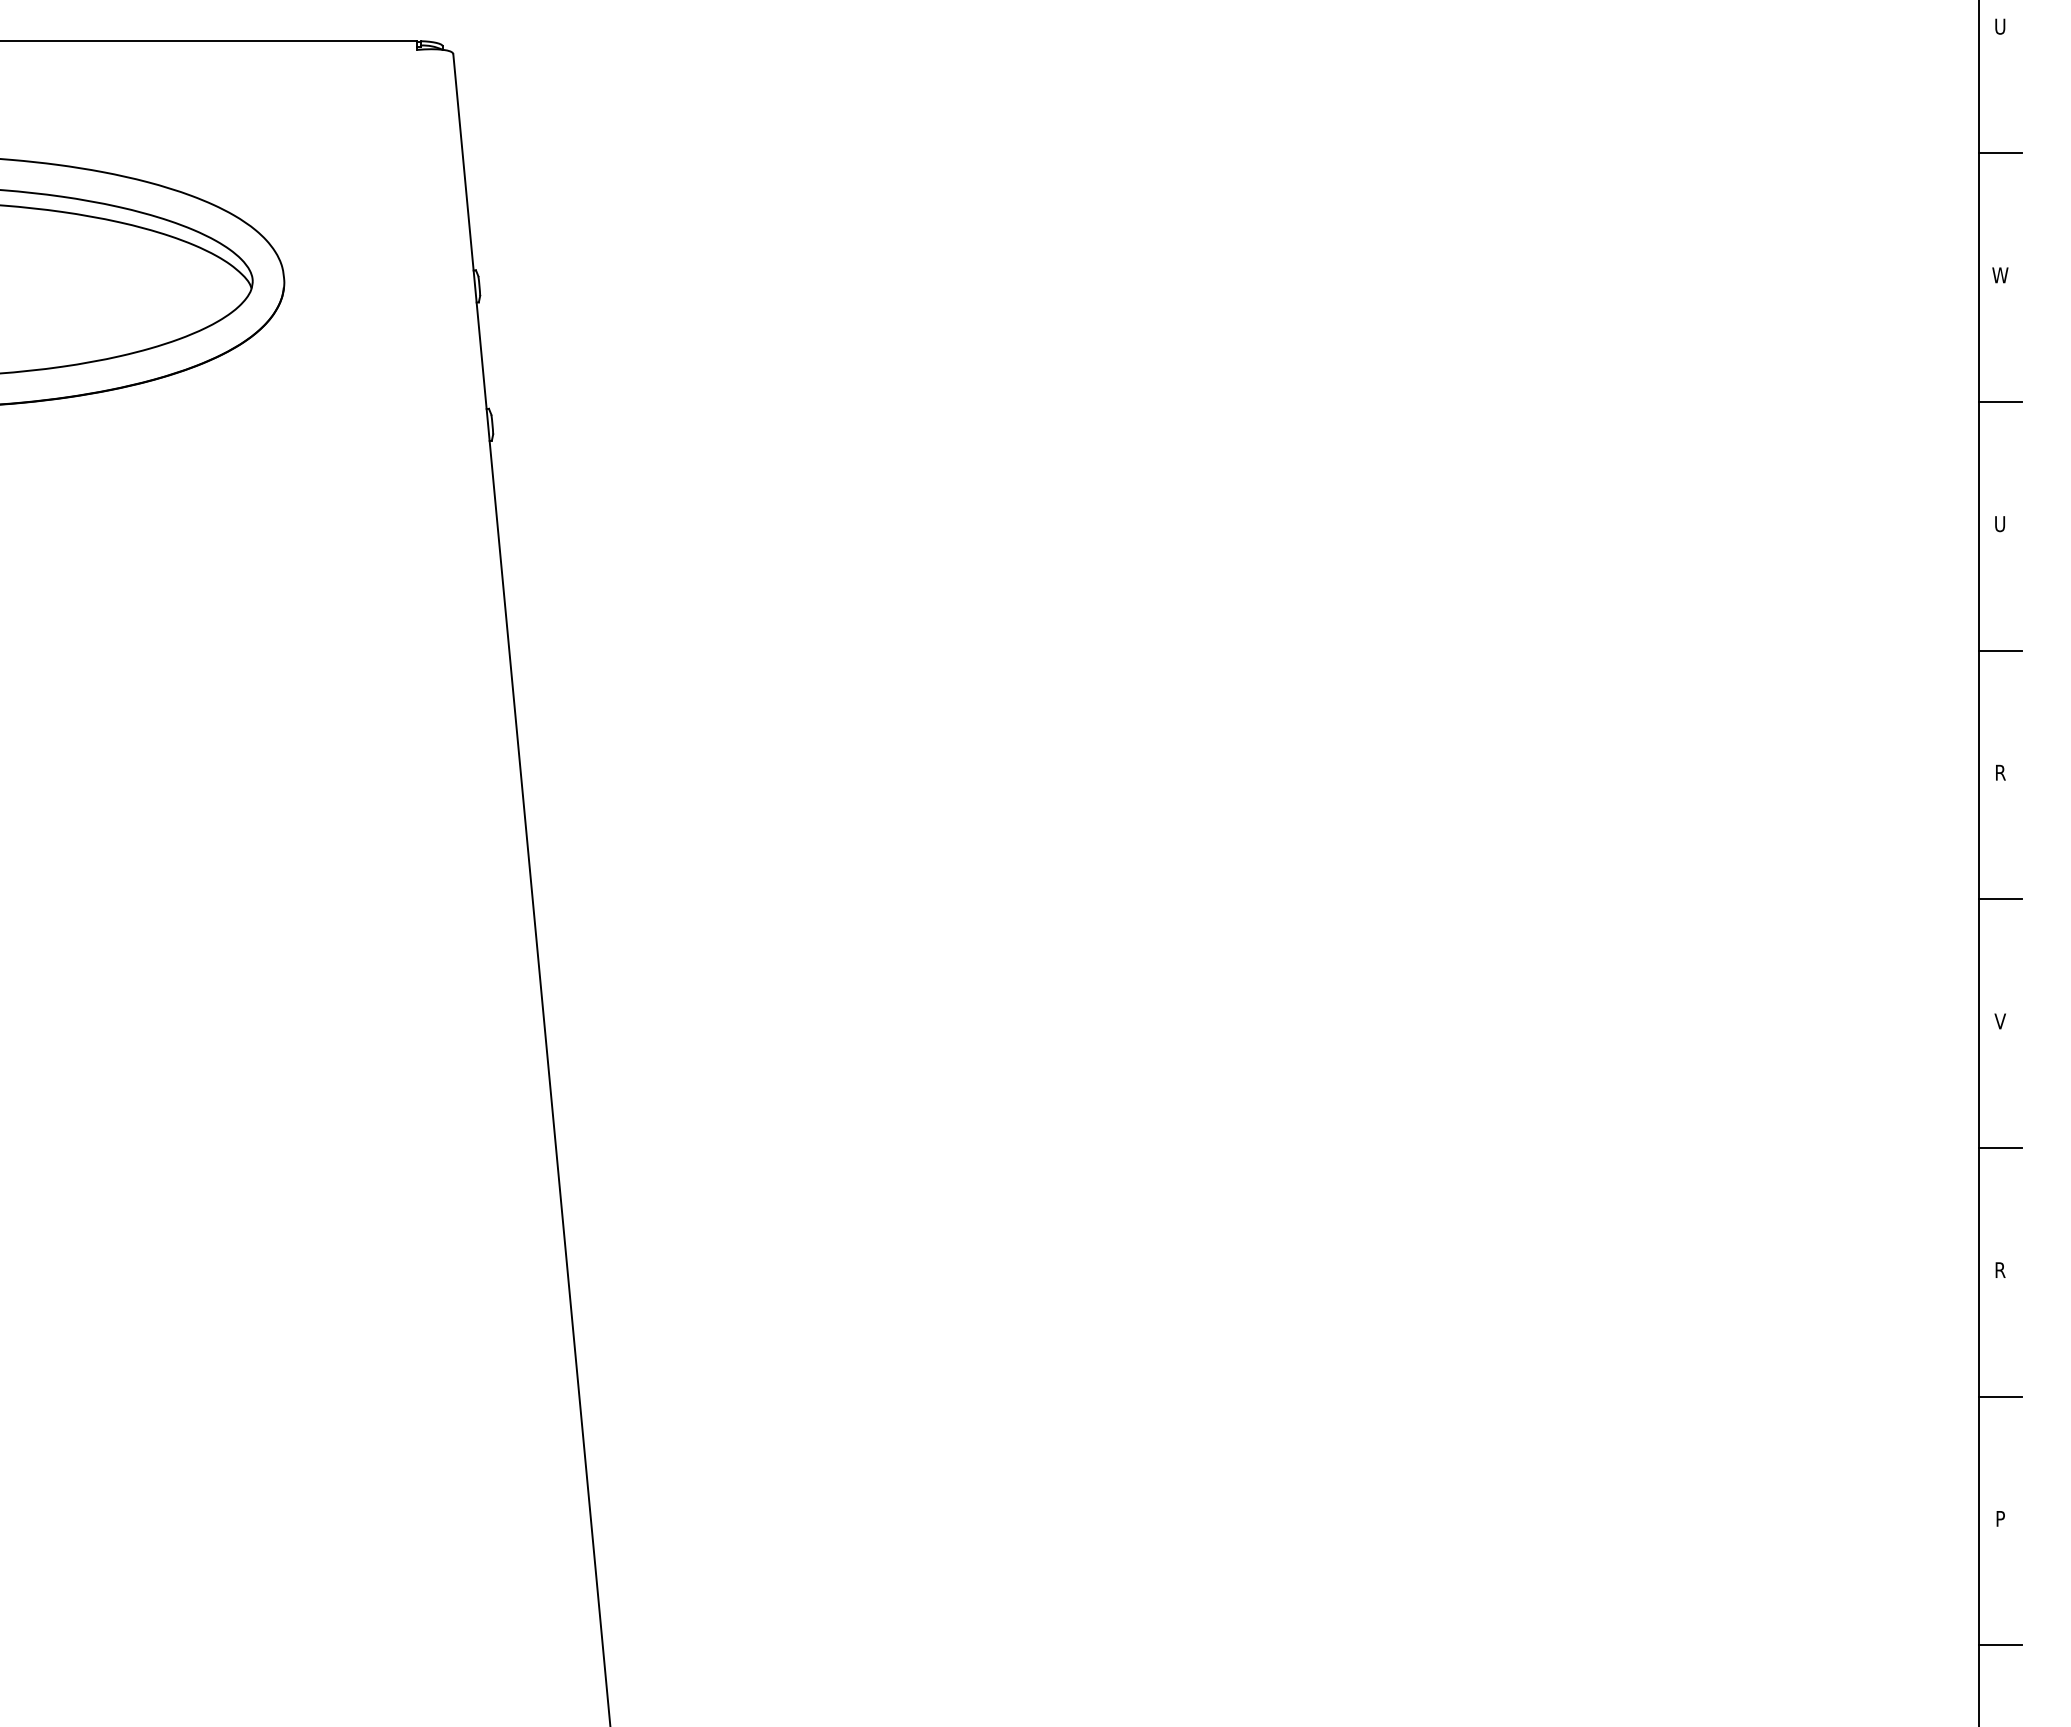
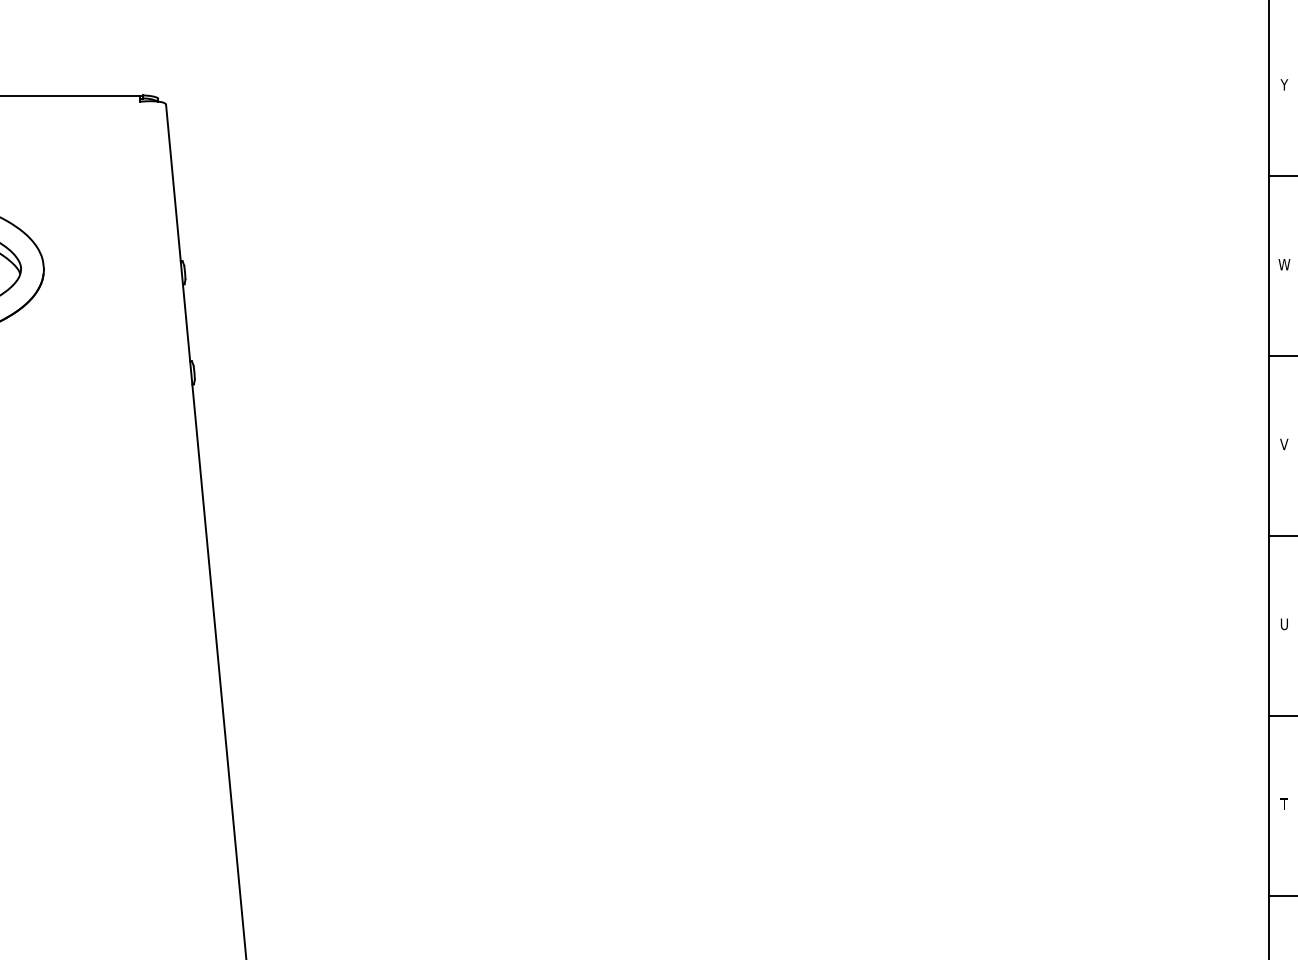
text: (2000, 26) -> (1284, 84), U -> Y
text: (1999, 524) -> (1283, 444), U -> V
text: (2000, 772) -> (1284, 624), R -> U
text: (1999, 1021) -> (1283, 804), V -> T

